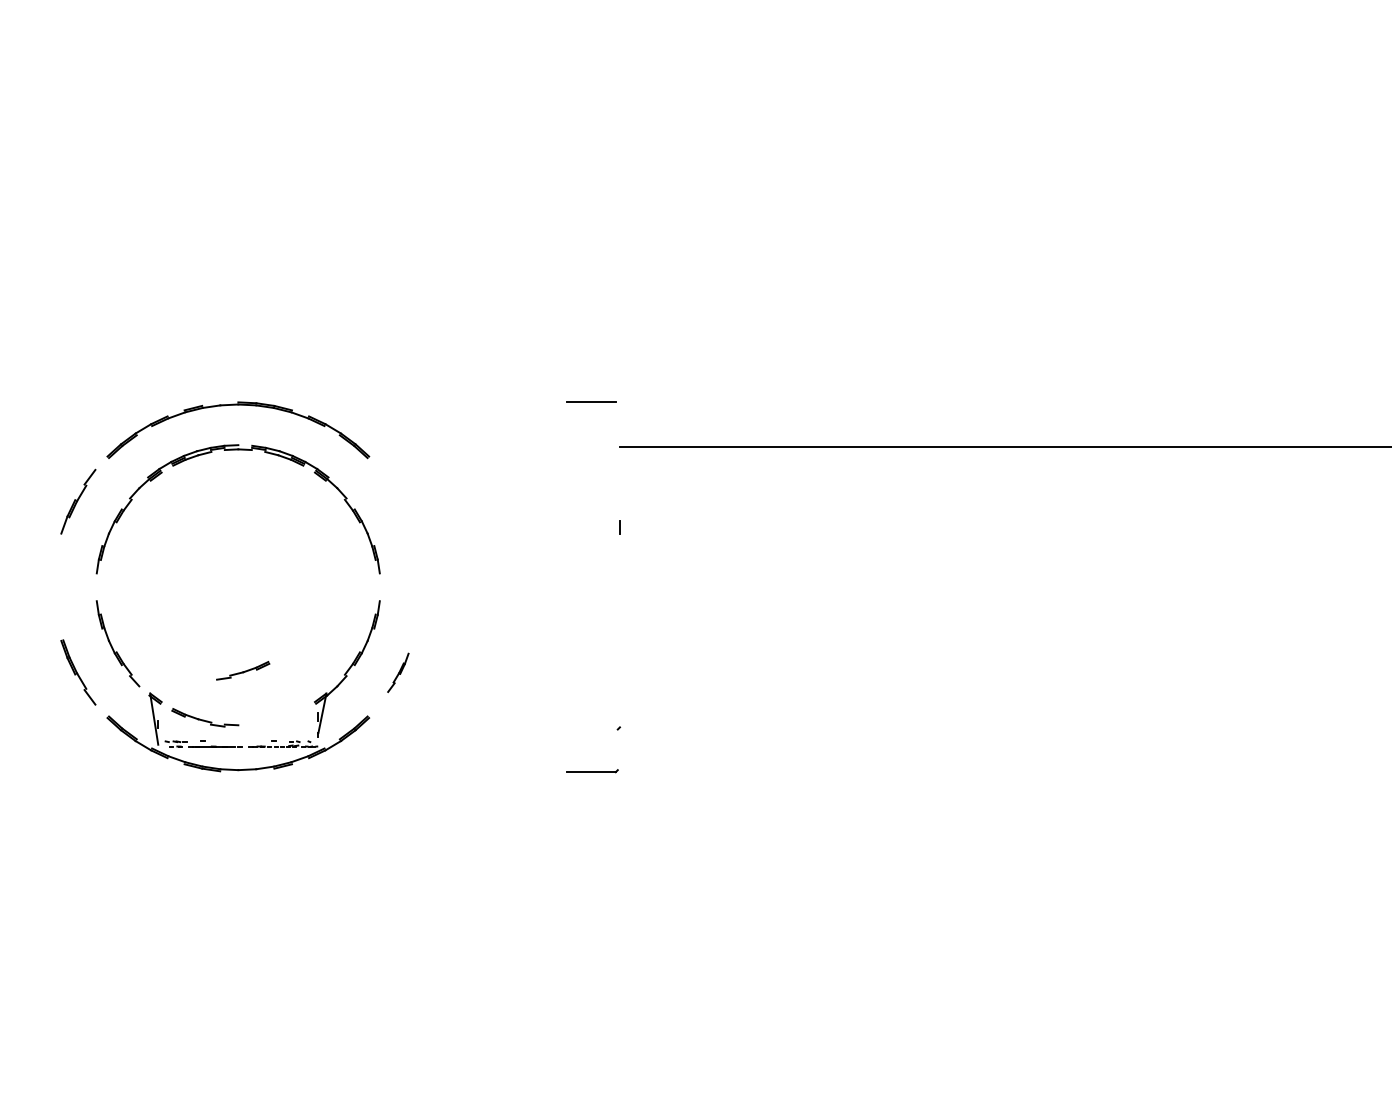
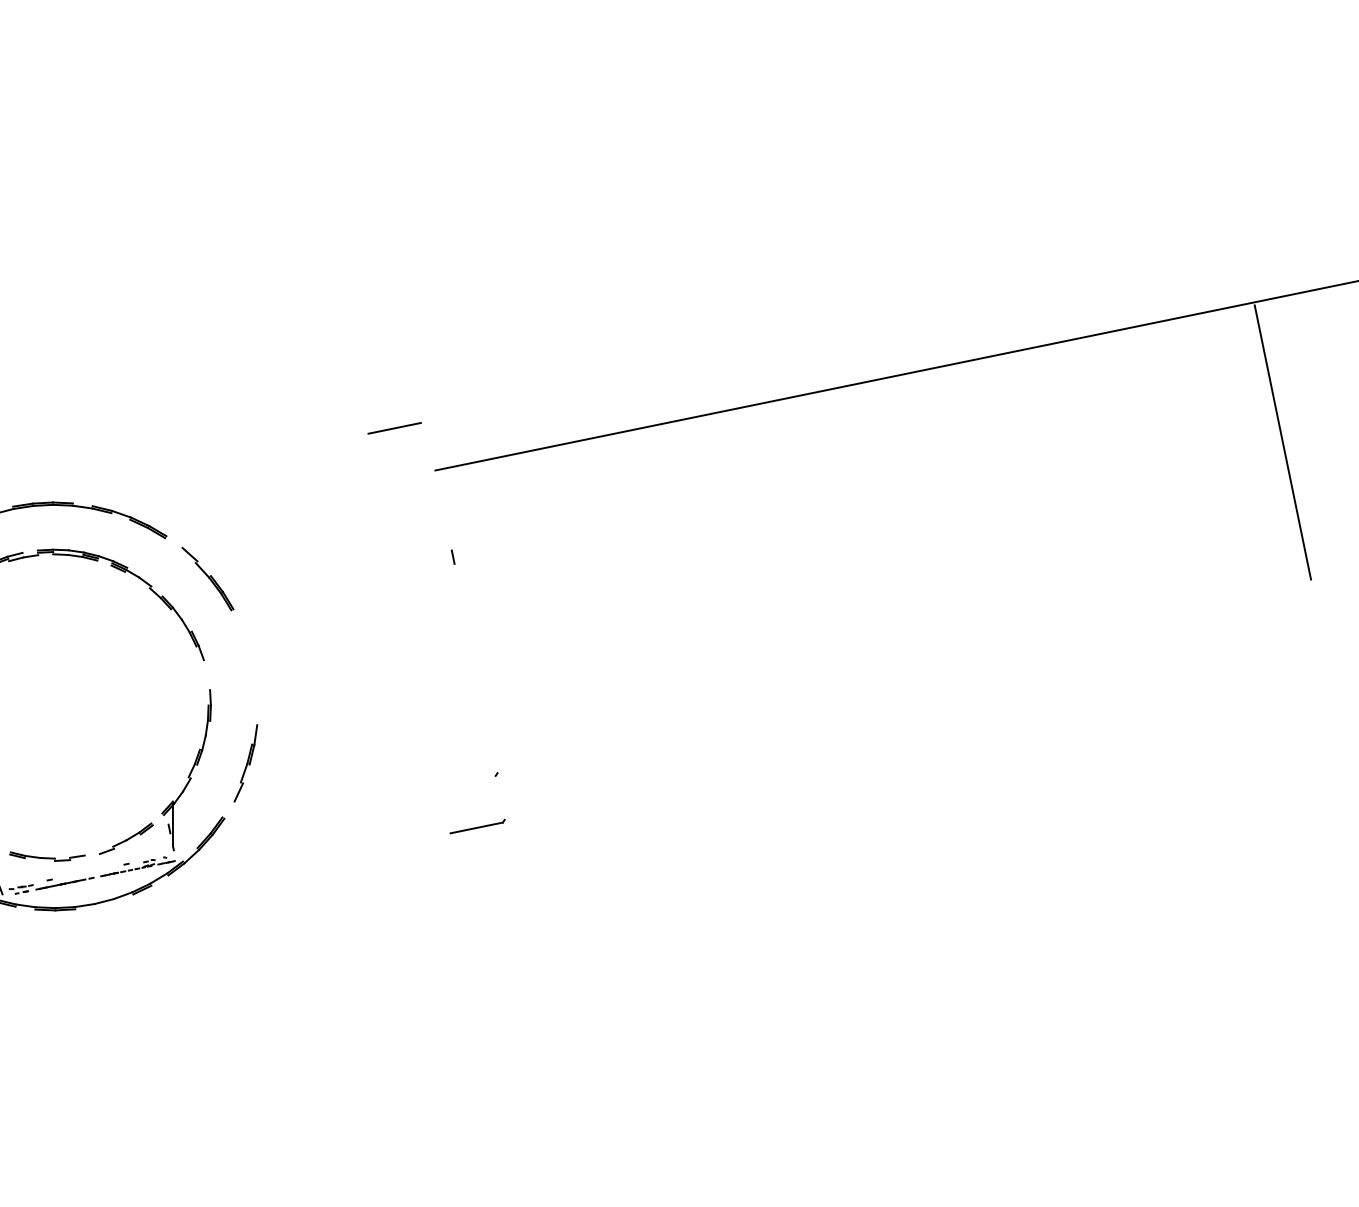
part: (398, 501) -> (208, 578), added
line: (1377, 576) -> (1282, 442), added
part: (243, 670) -> (126, 838), moved
part: (398, 672) -> (246, 763), size x1.67

